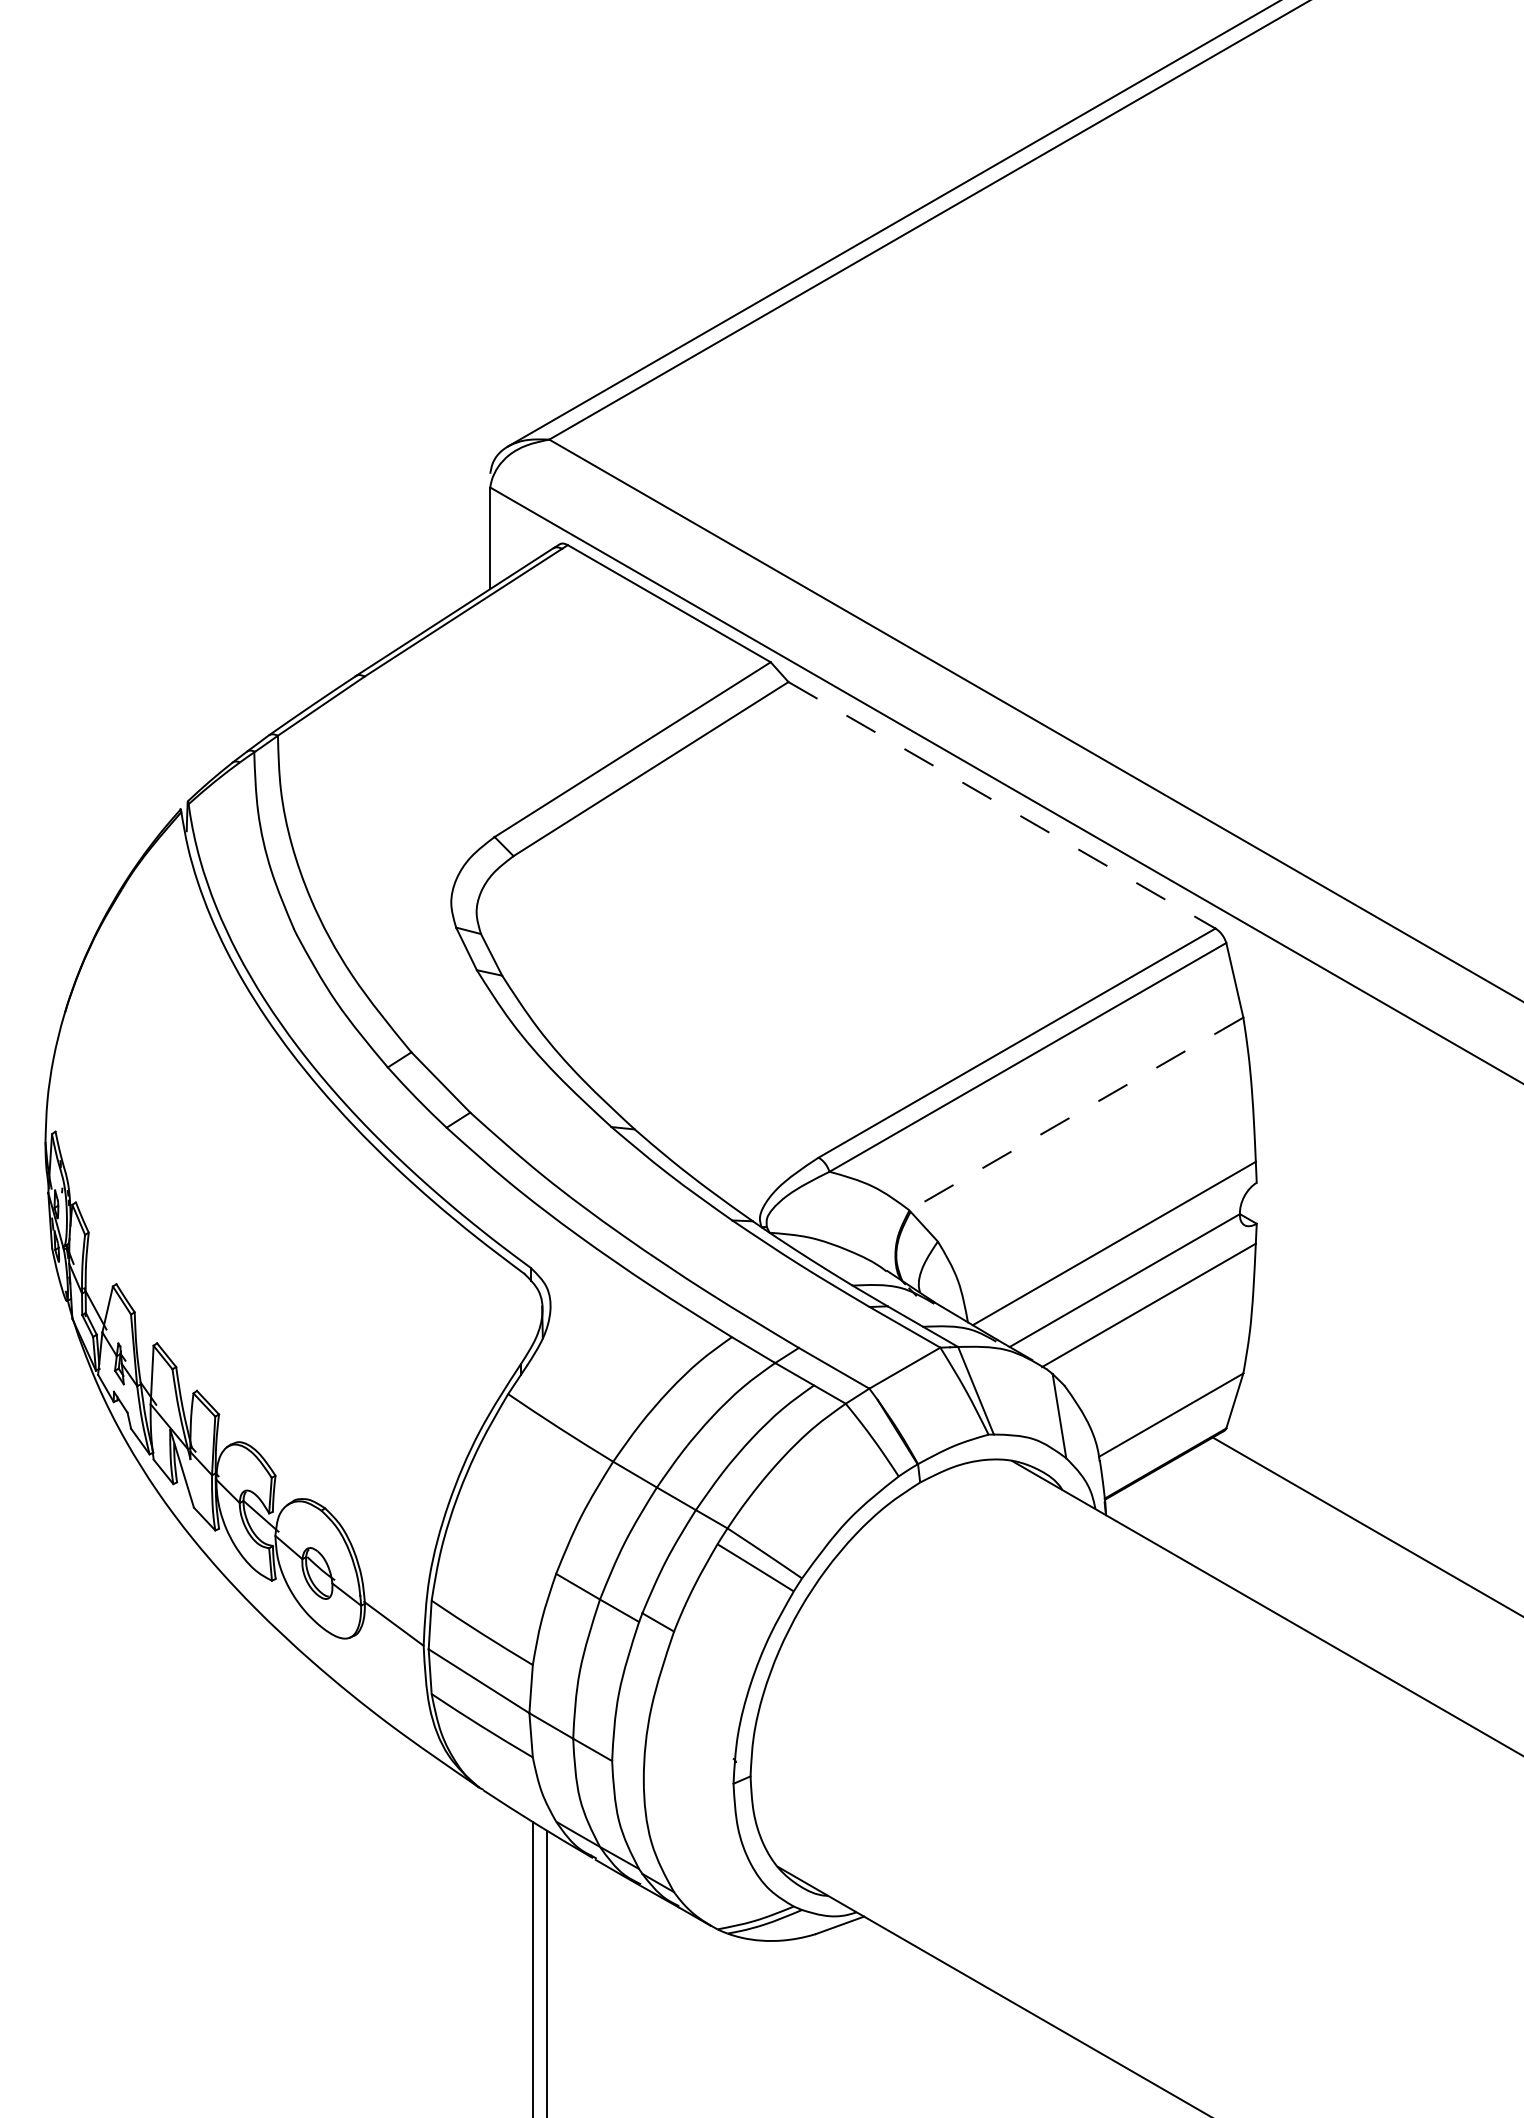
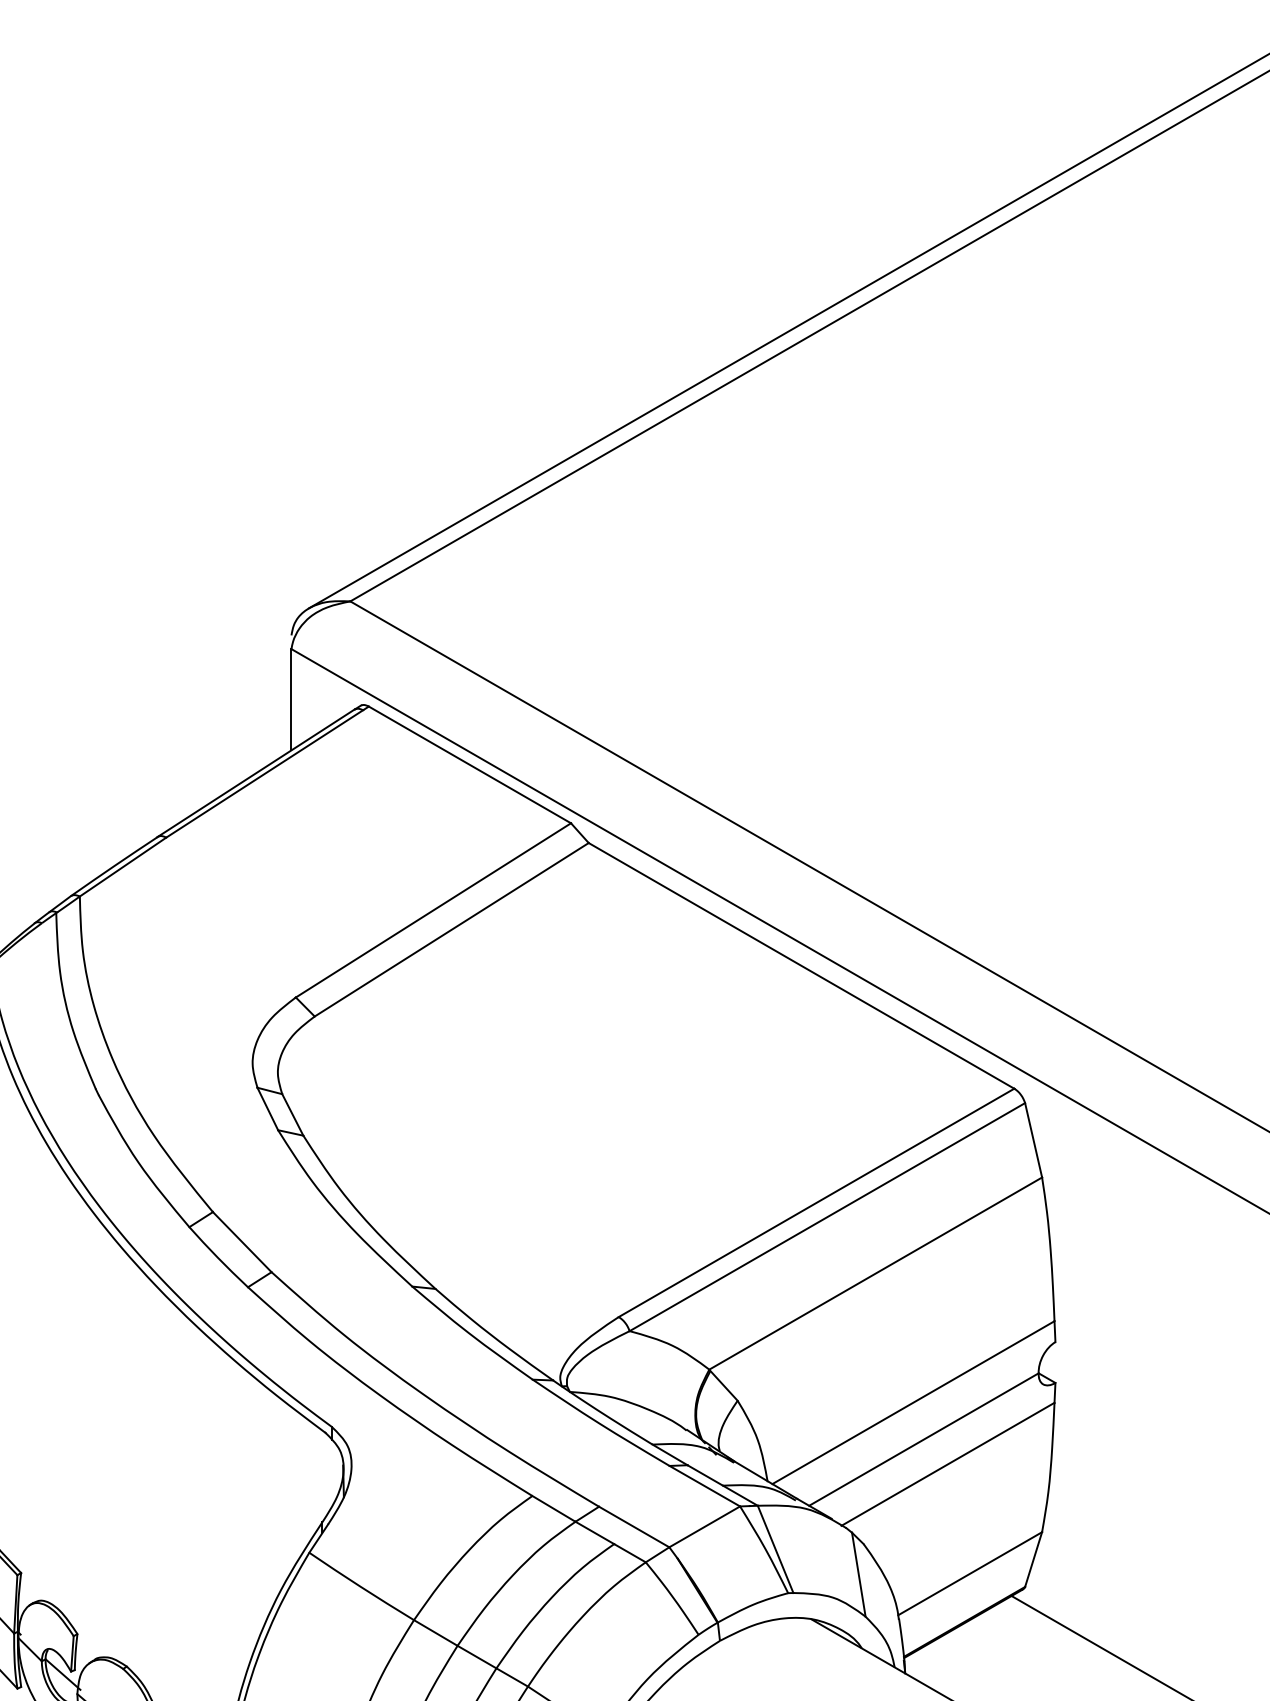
line: (1001, 805) -> (801, 966), dashed -> solid
line: (1076, 1114) -> (875, 1274), dashed -> solid

